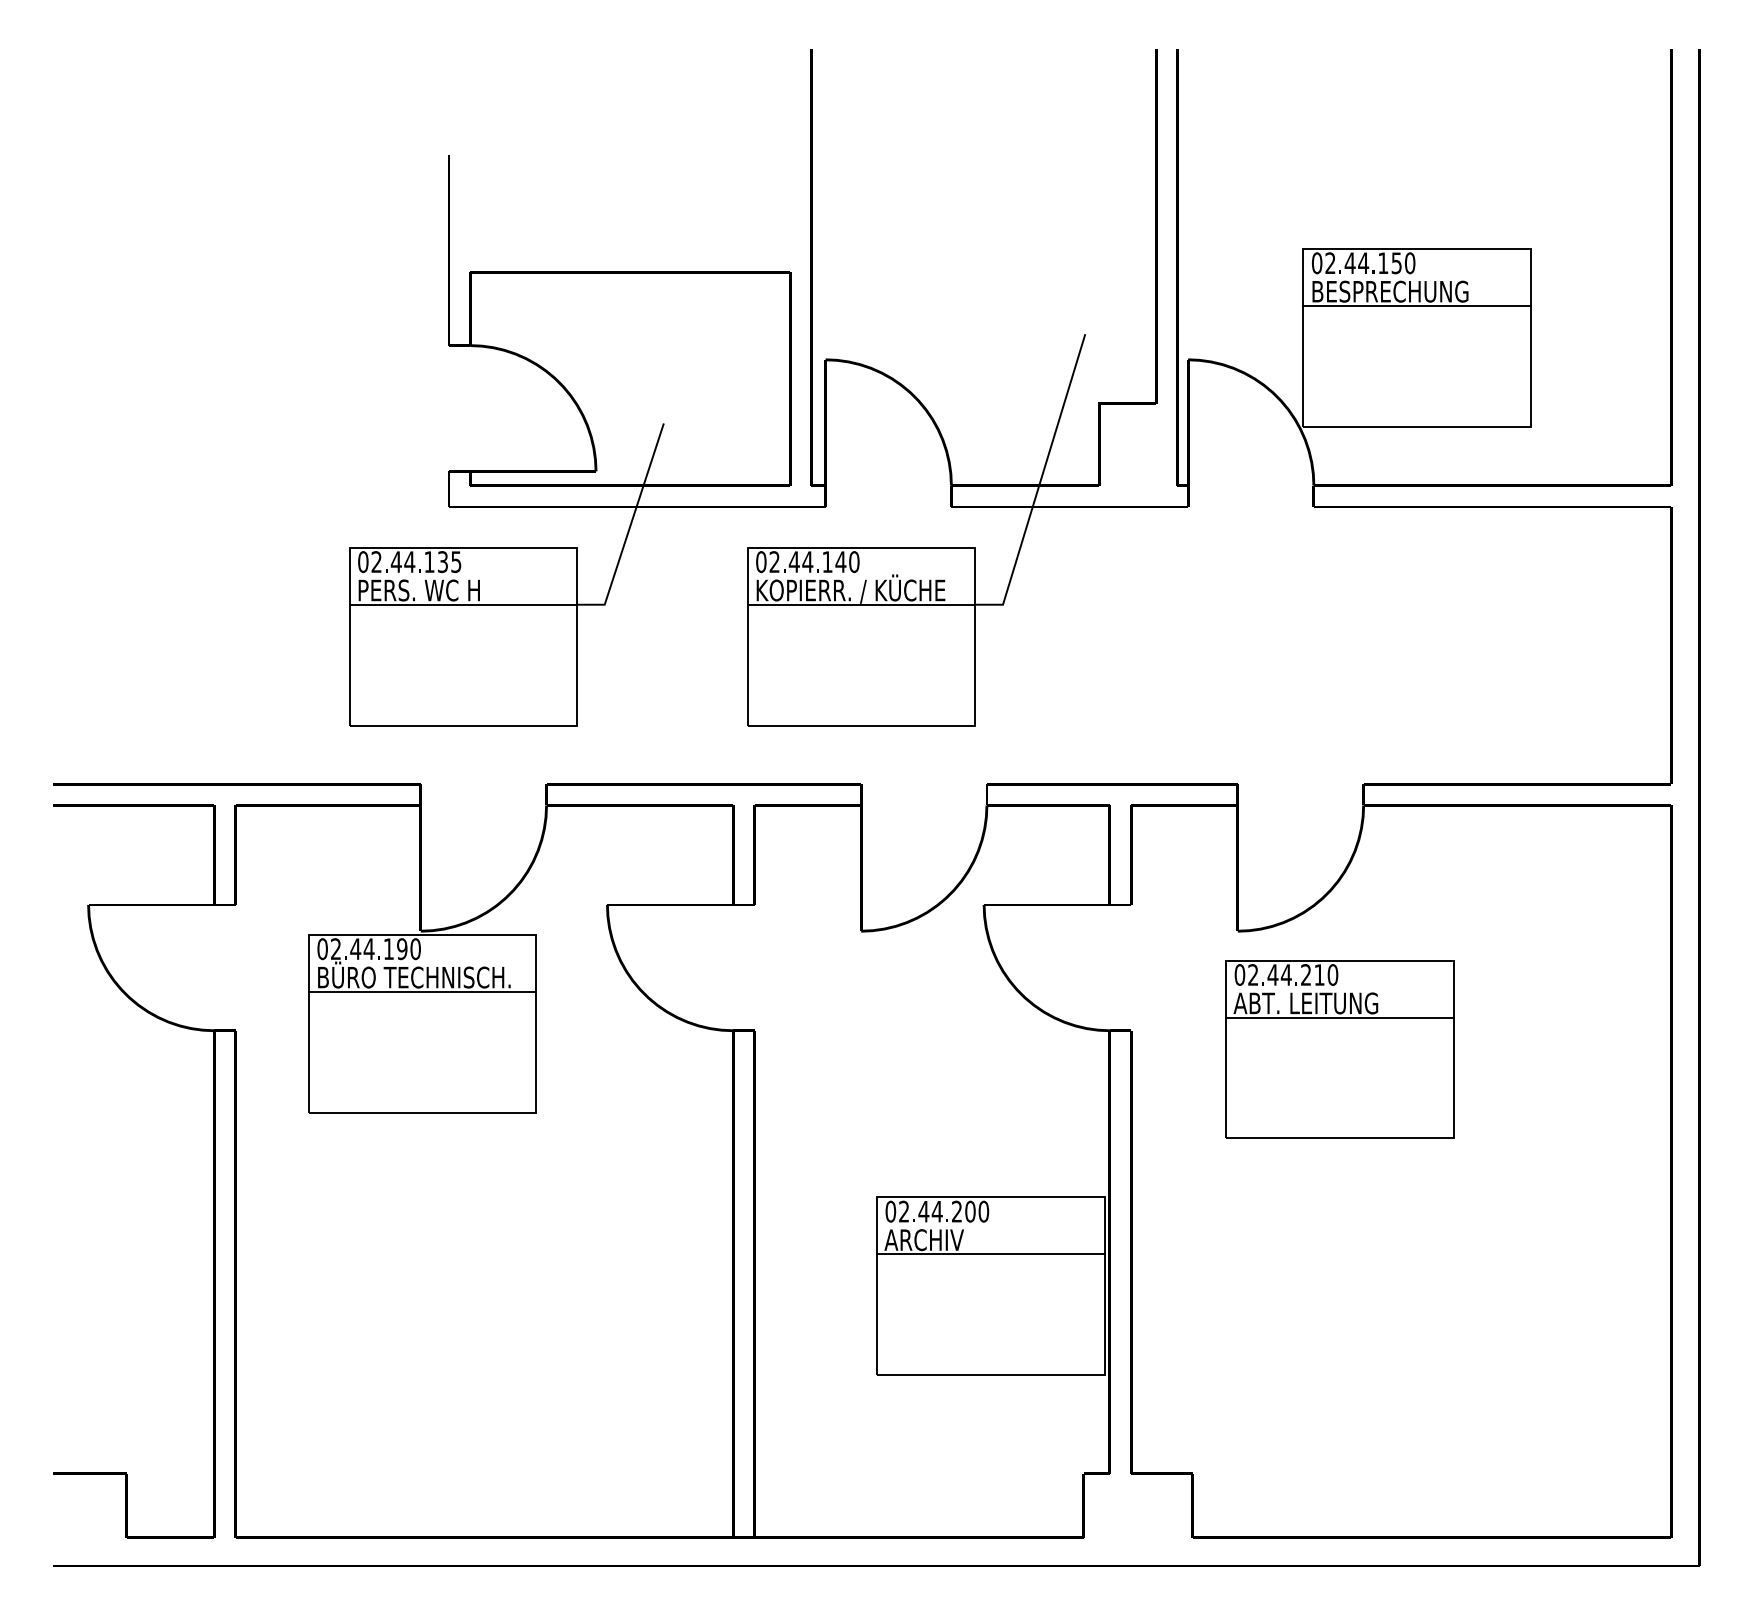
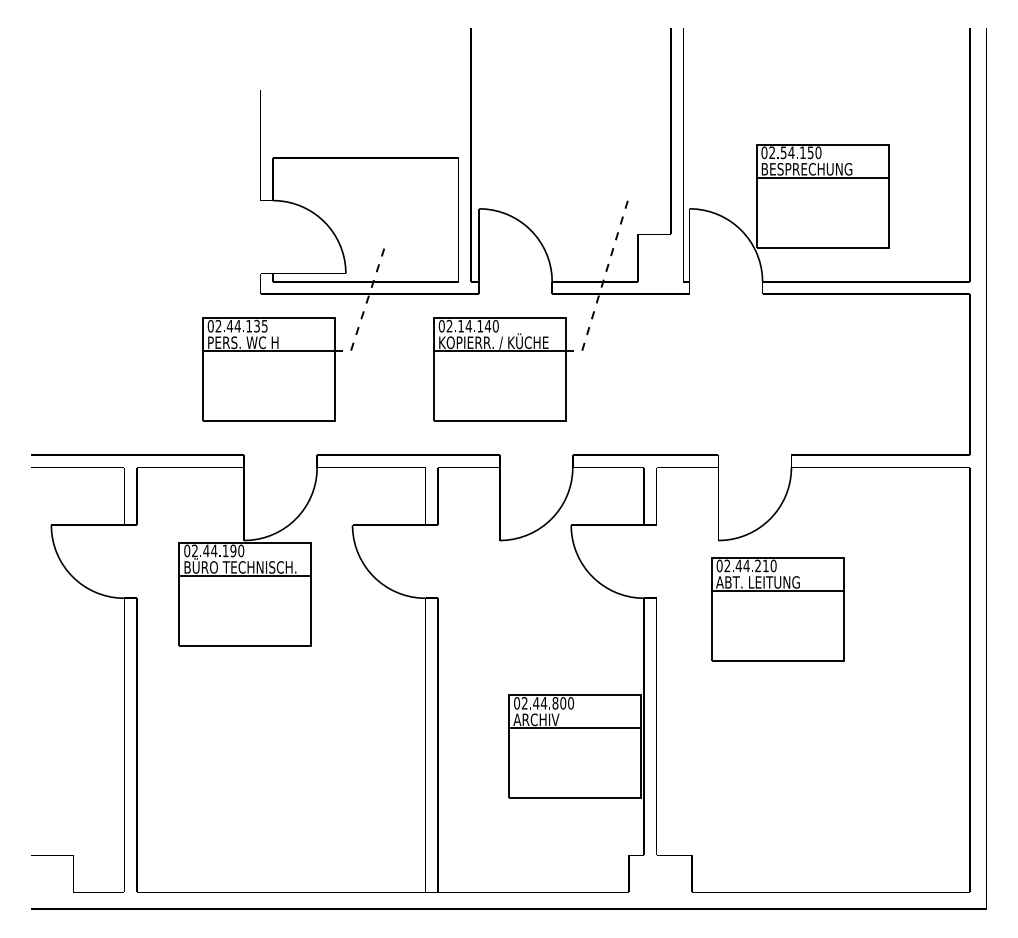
text: (1349, 262) -> (783, 152), 44 -> 54
line: (1039, 483) -> (603, 280), solid -> dashed
line: (629, 528) -> (365, 306), solid -> dashed
text: (793, 562) -> (460, 326), 44 -> 14
text: (957, 1211) -> (555, 703), 200 -> 800

